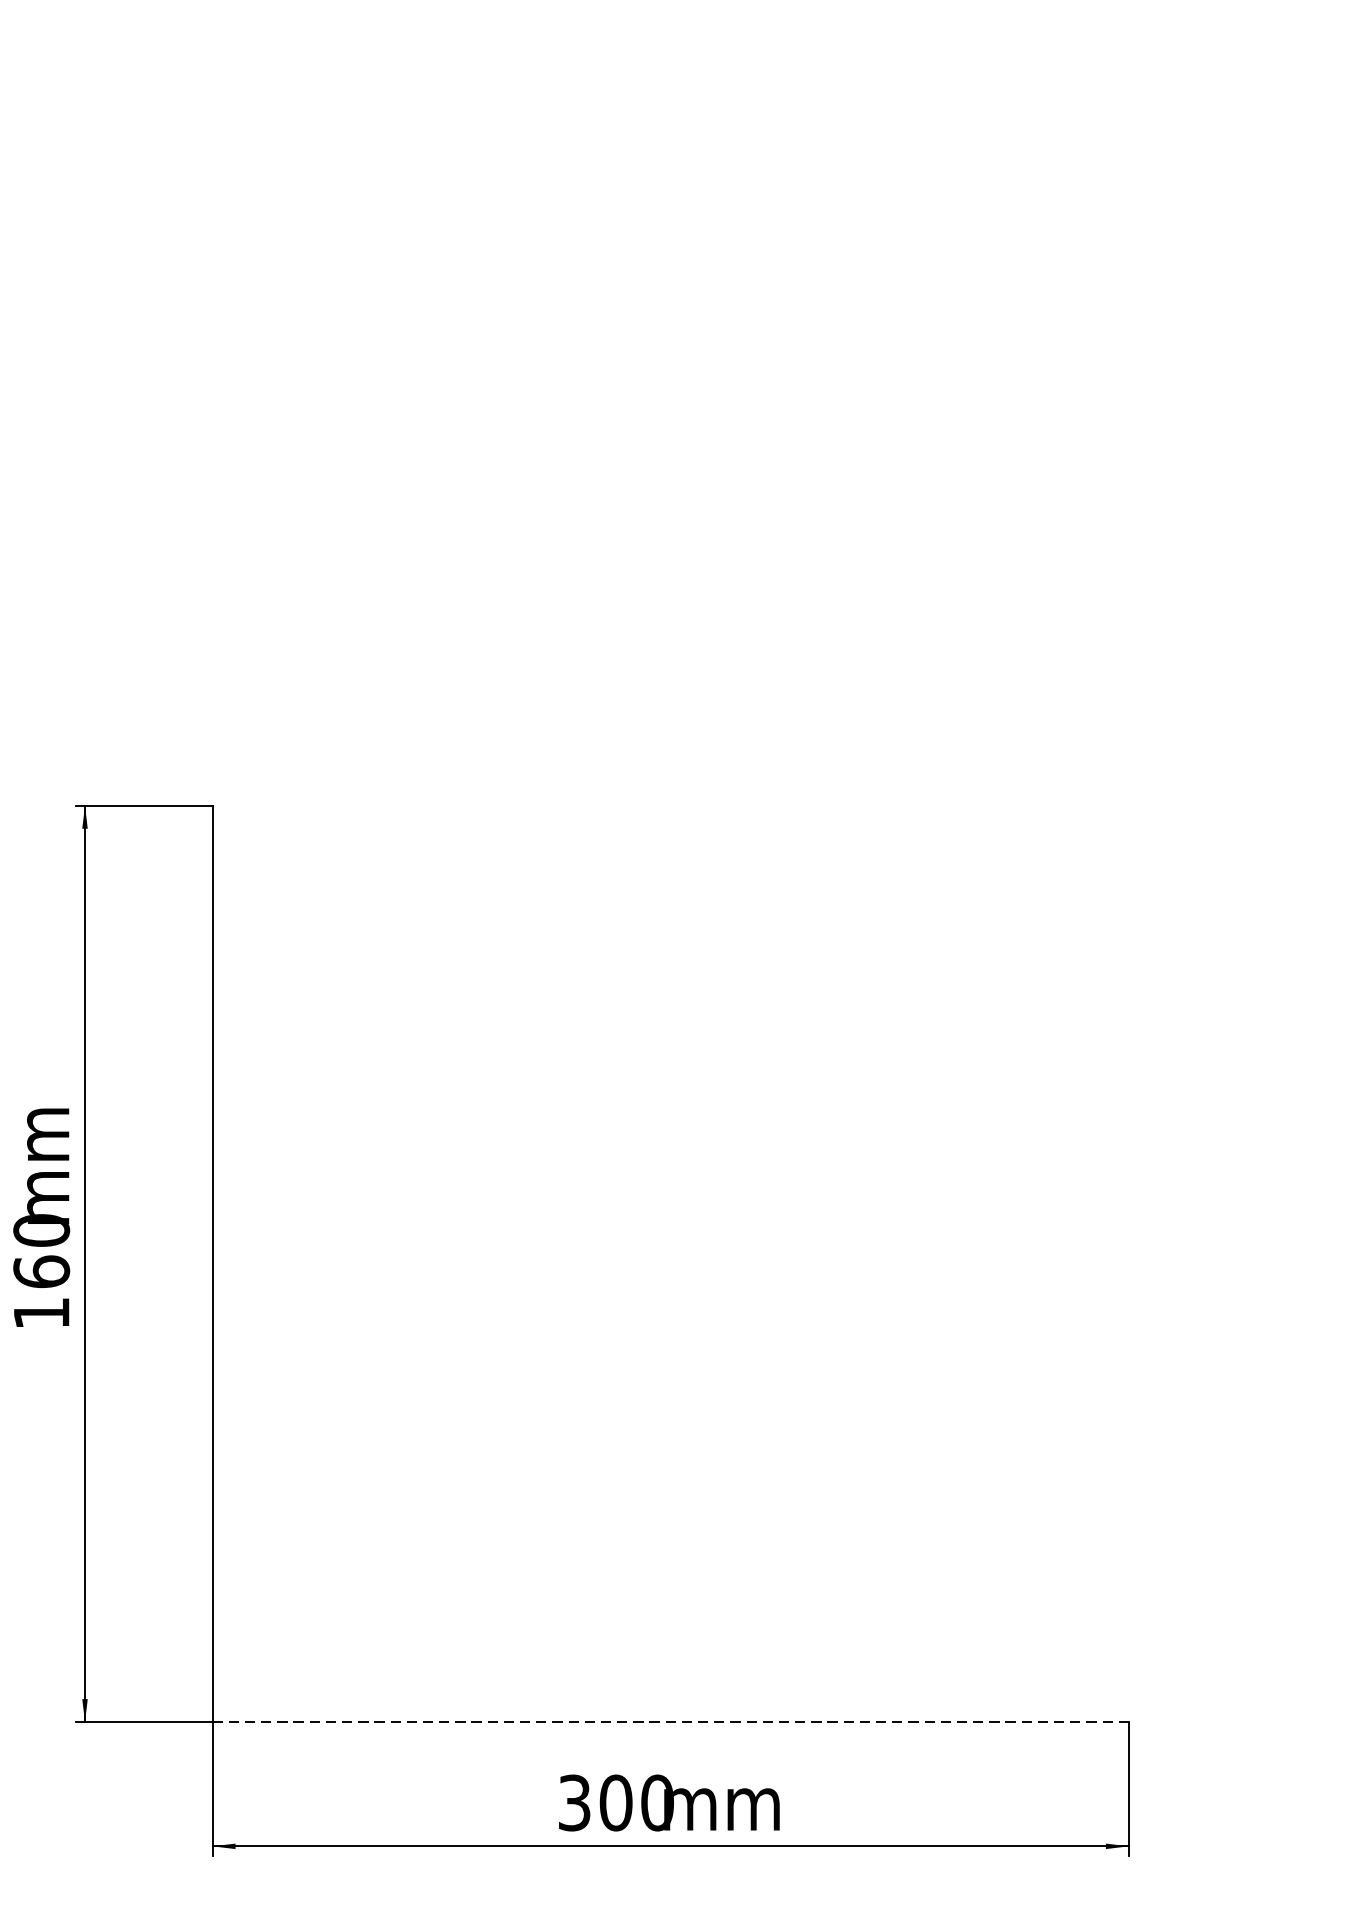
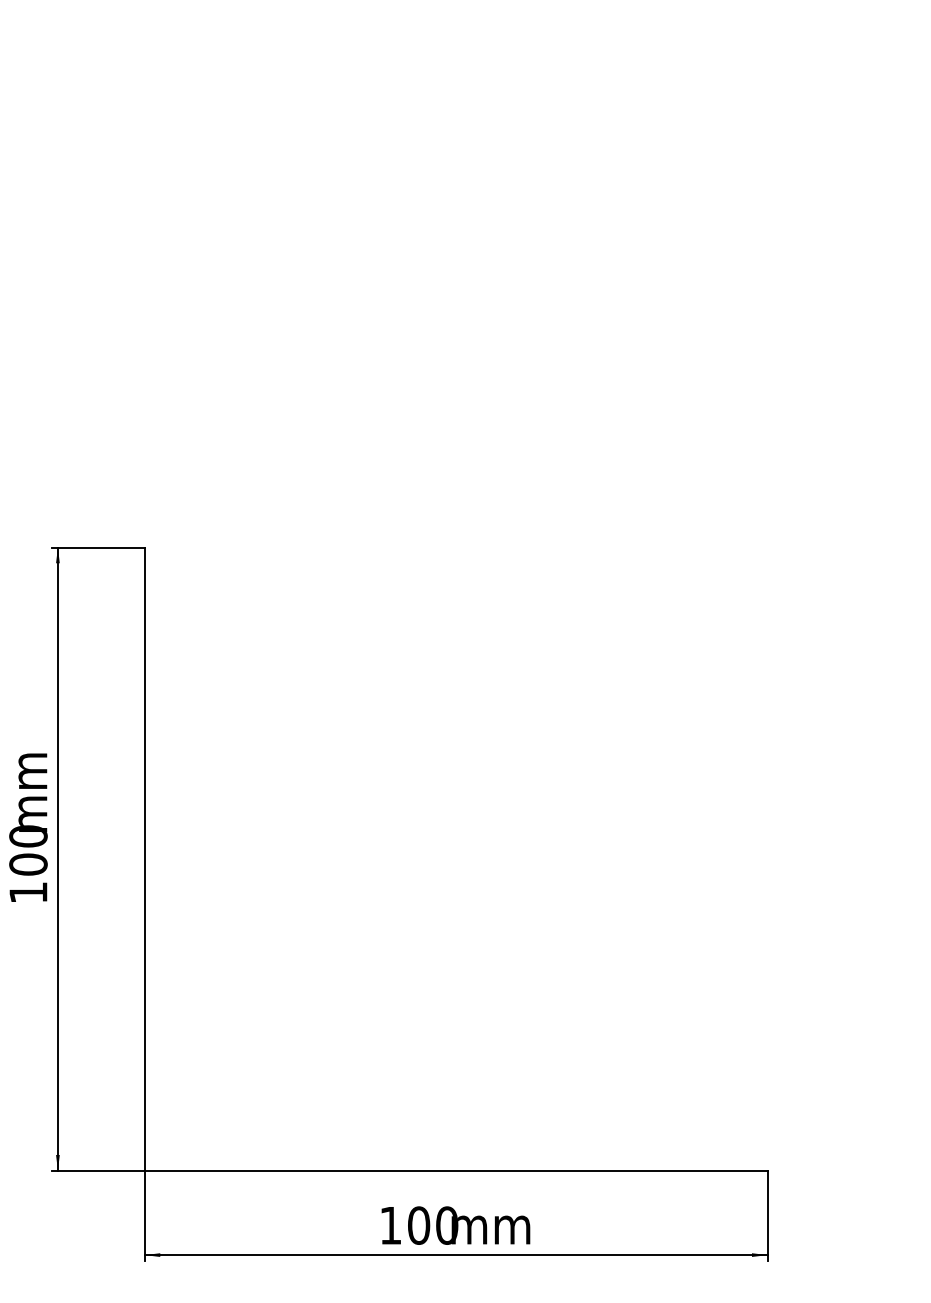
text: (41, 1271) -> (28, 864), 160 -> 100
line: (671, 1721) -> (456, 1170), dashed -> solid
text: (574, 1802) -> (390, 1225), 300 -> 100

